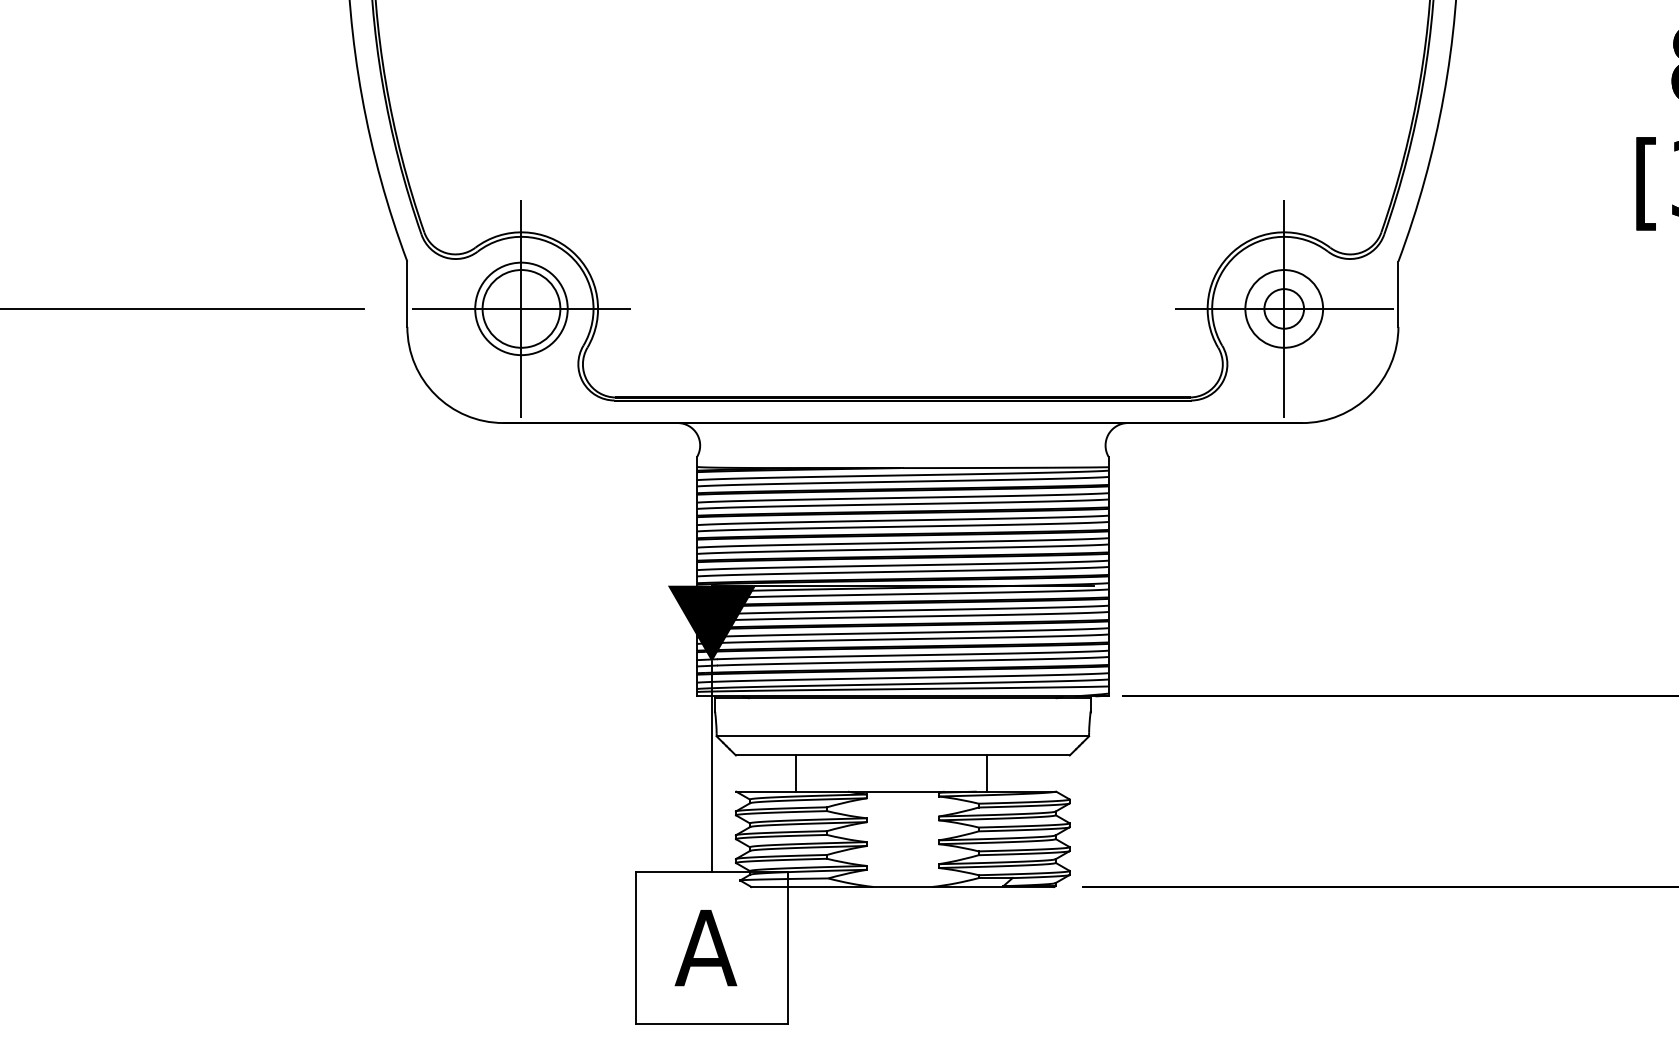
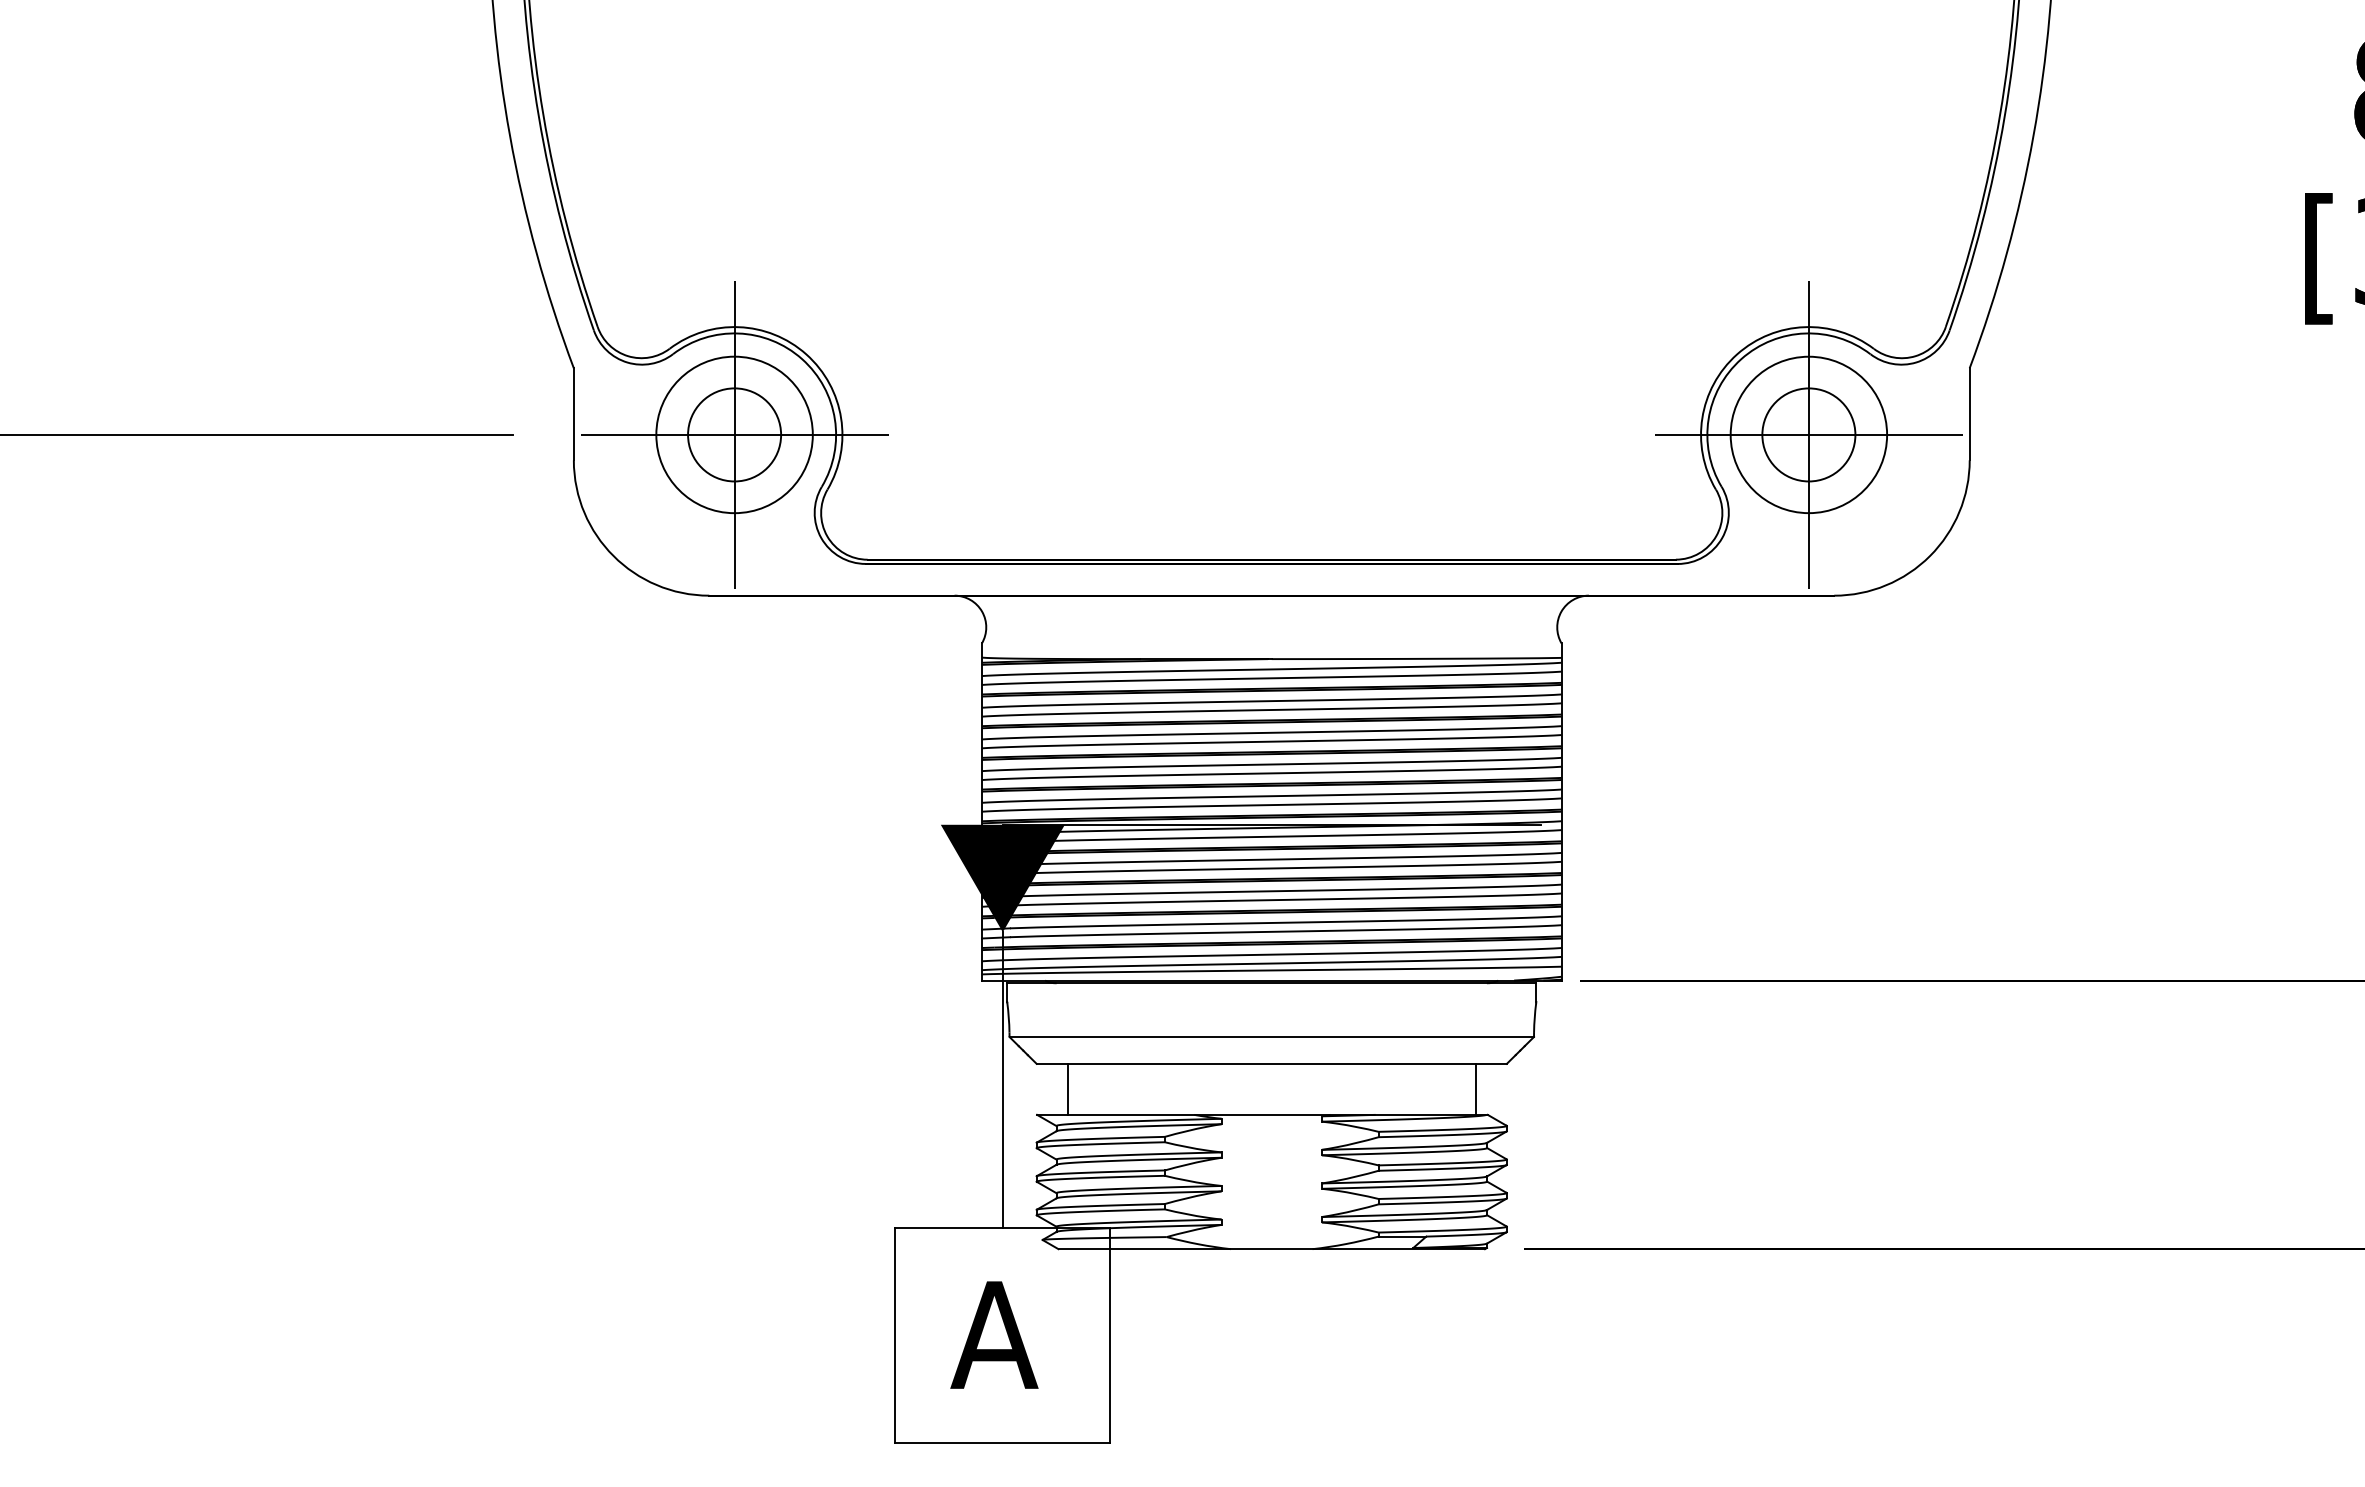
circle: (521, 308) -> (734, 434), size x0.71
circle: (521, 308) -> (734, 434), size x1.43
circle: (1283, 308) -> (1808, 434), size x1.43
circle: (1283, 308) -> (1808, 434), size x1.67
line: (796, 772) -> (1067, 1088), moved
line: (987, 772) -> (1475, 1088), moved

